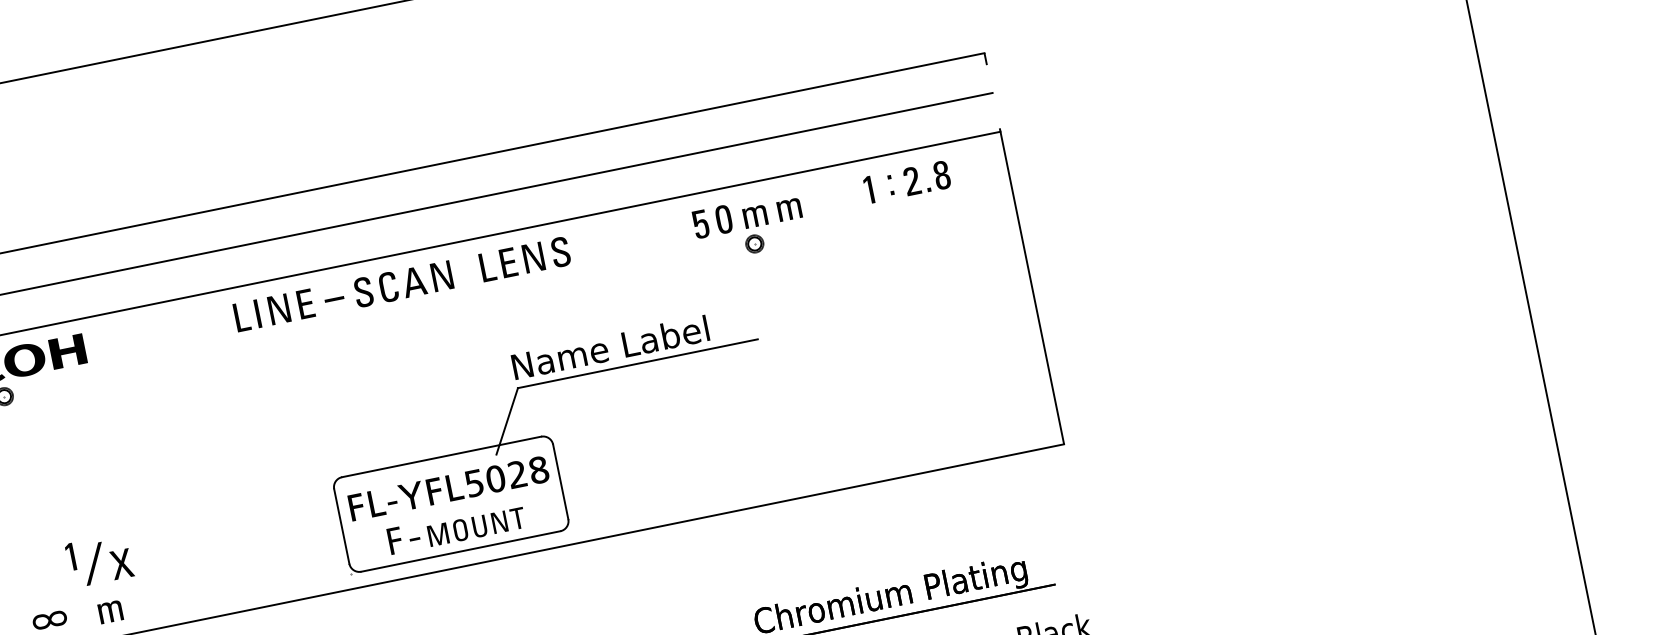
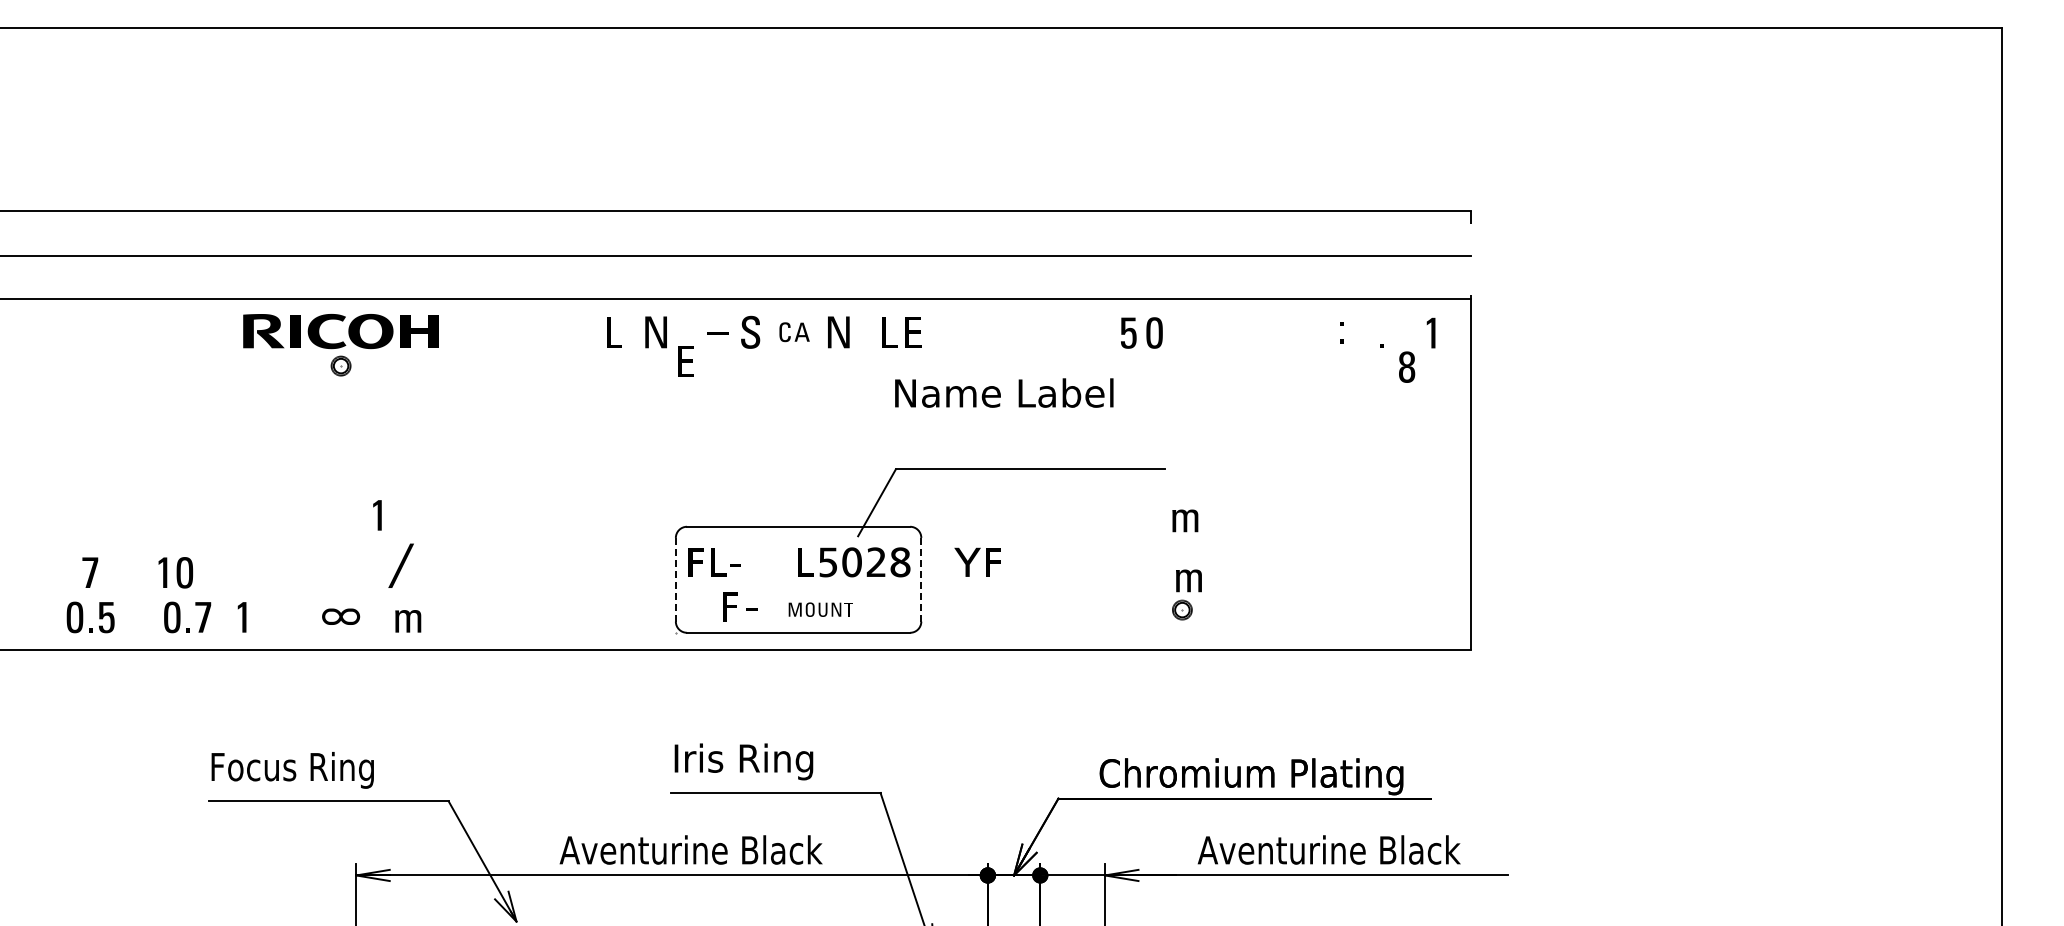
part: (942, 174) -> (1407, 366), moved
fill: (912, 180) -> (1365, 332), removed
part: (868, 189) -> (1430, 332), moved
part: (789, 209) -> (1185, 520), moved
part: (755, 229) -> (1186, 594), moved
fill: (560, 251) -> (971, 331), removed
fill: (533, 257) -> (941, 332), removed
part: (402, 283) -> (794, 331), size x0.6
part: (305, 304) -> (685, 361), moved
line: (257, 313) -> (631, 332), removed
text: (610, 347) -> (1004, 392), moved
line: (560, 481) -> (921, 579), solid -> dashed
part: (420, 493) -> (977, 561), moved
line: (341, 526) -> (675, 579), solid -> dashed
part: (476, 526) -> (820, 609), size x0.6
part: (70, 557) -> (377, 515), moved
fill: (121, 564) -> (430, 572), removed

